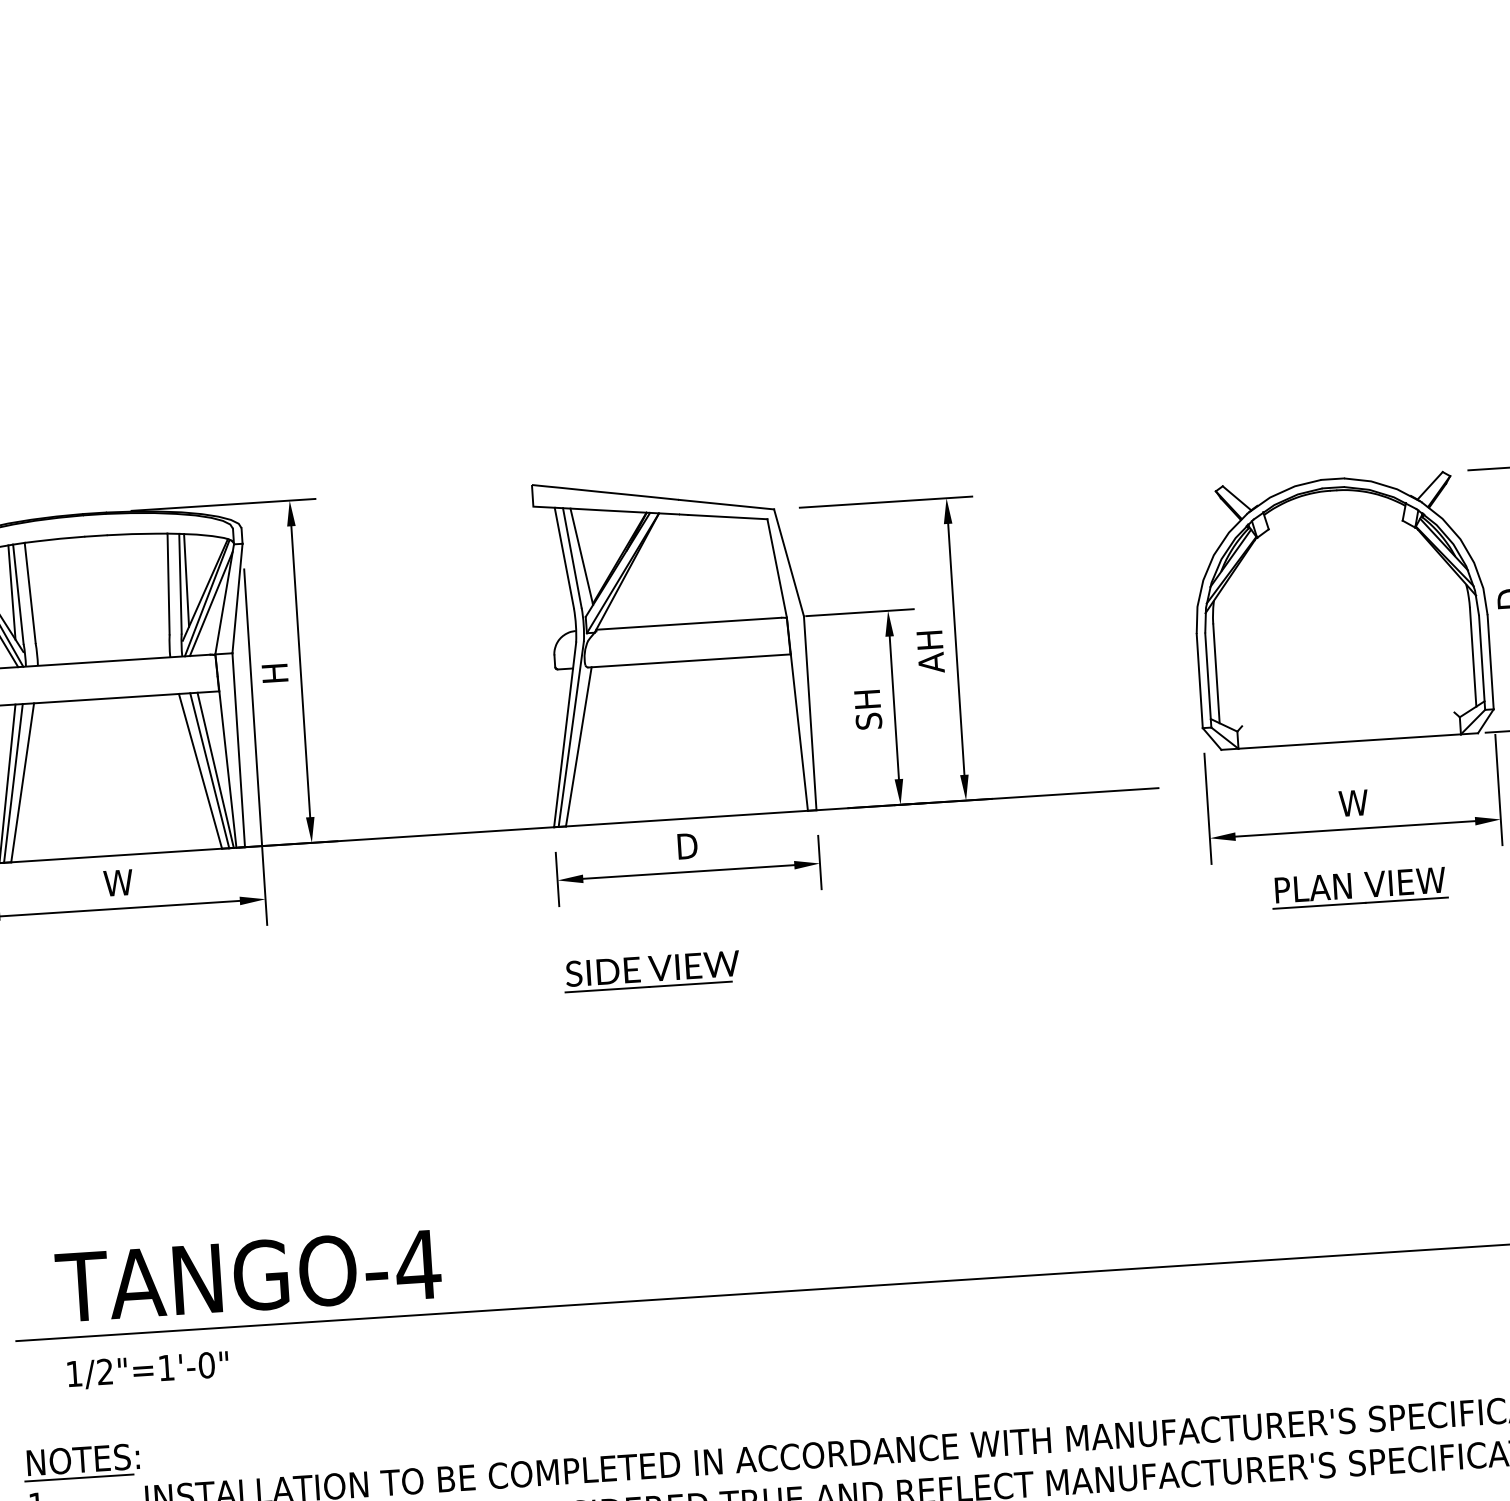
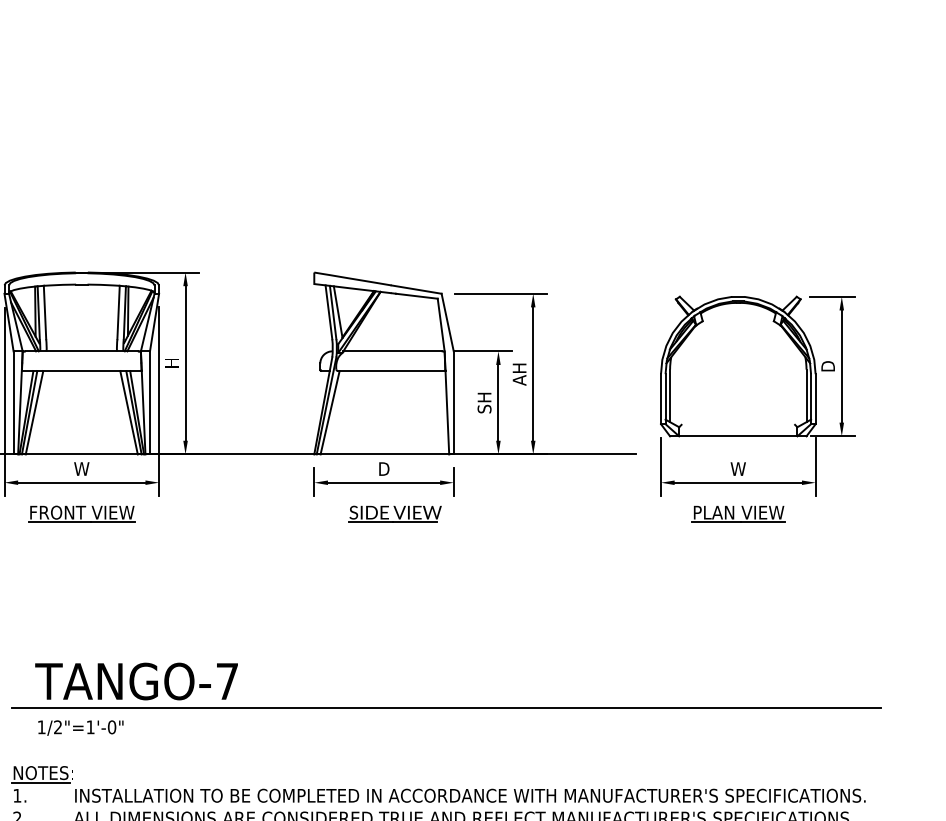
part: (123, 966) -> (81, 513), added
part: (650, 970) -> (394, 513), moved
text: (418, 1265) -> (227, 681), TANGO-4 -> TANGO-7

